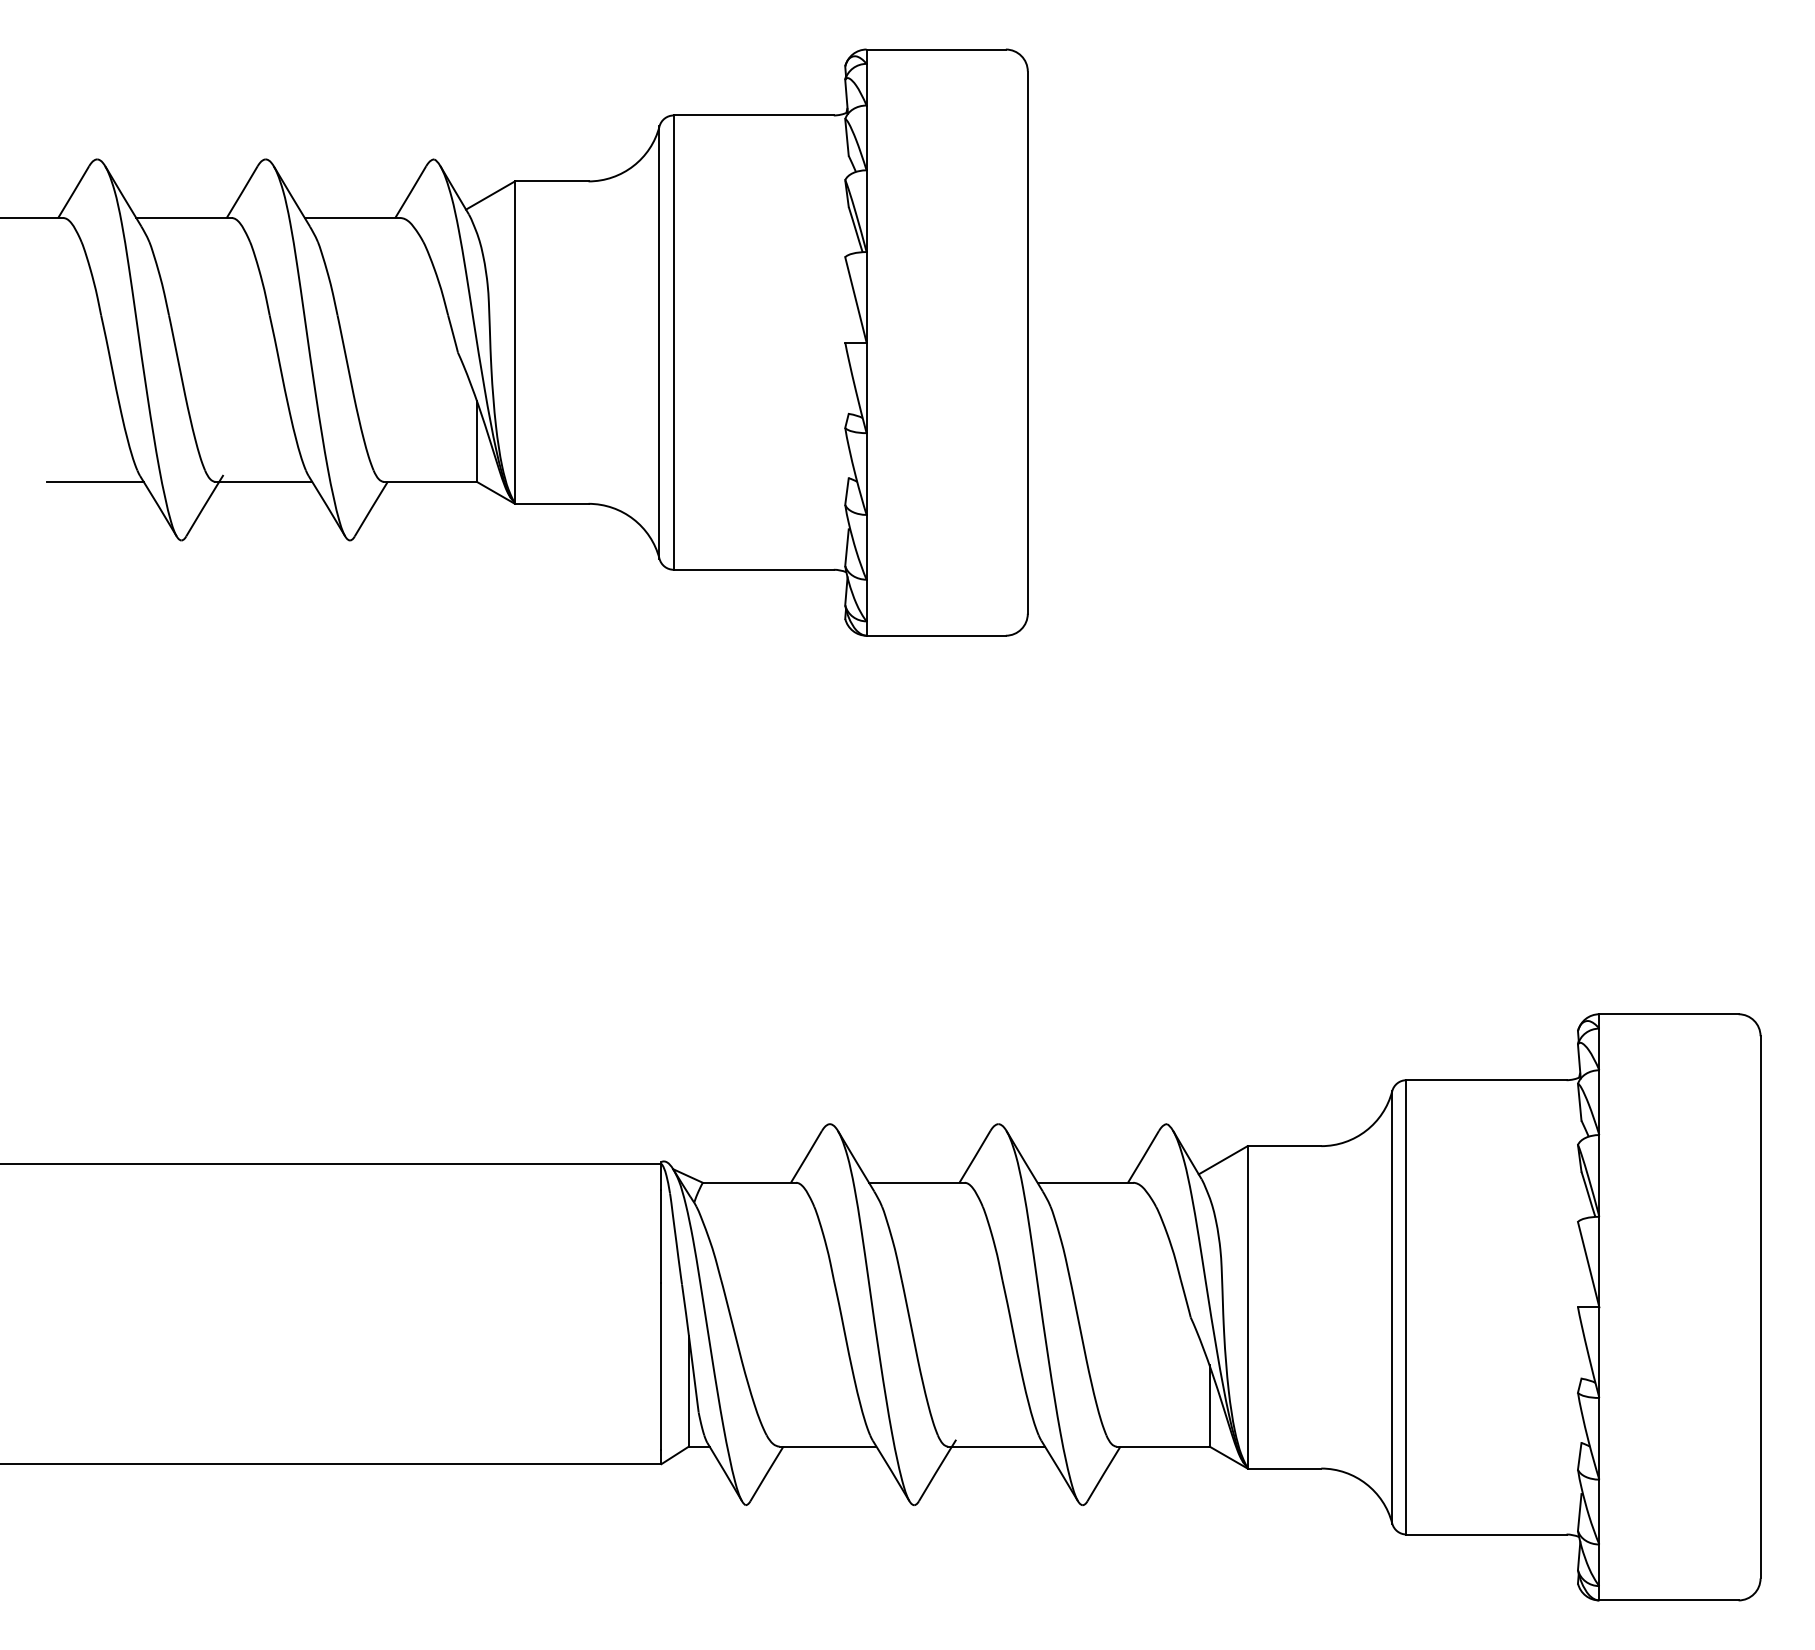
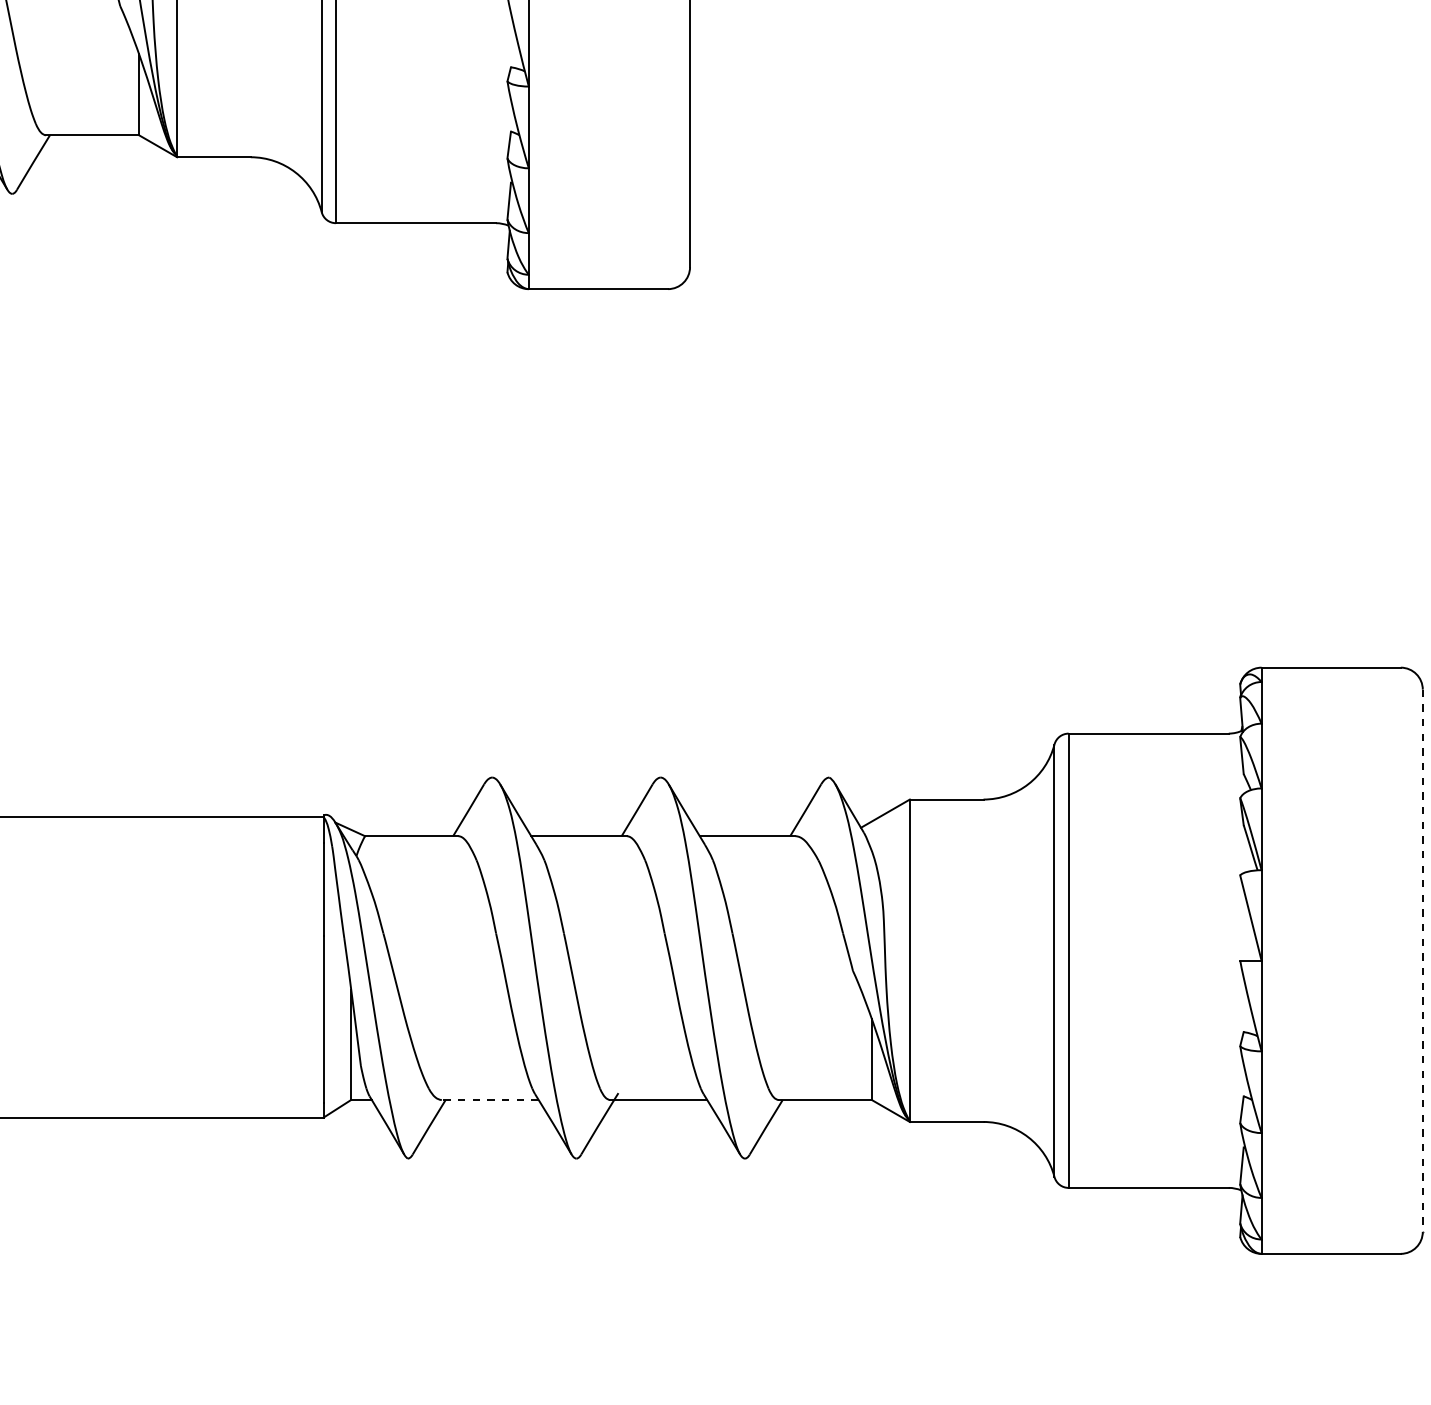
line: (1760, 1307) -> (1422, 960), solid -> dashed
line: (827, 1446) -> (489, 1099), solid -> dashed

